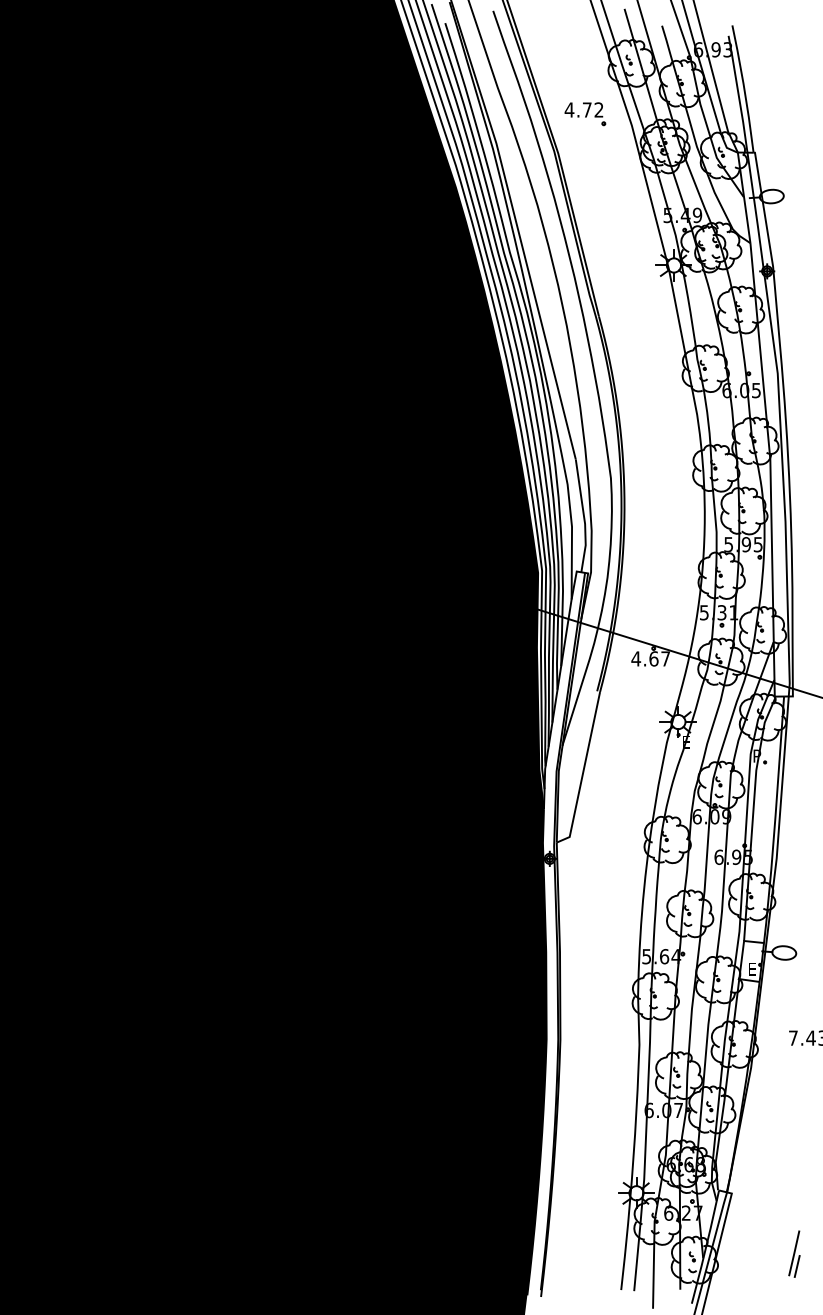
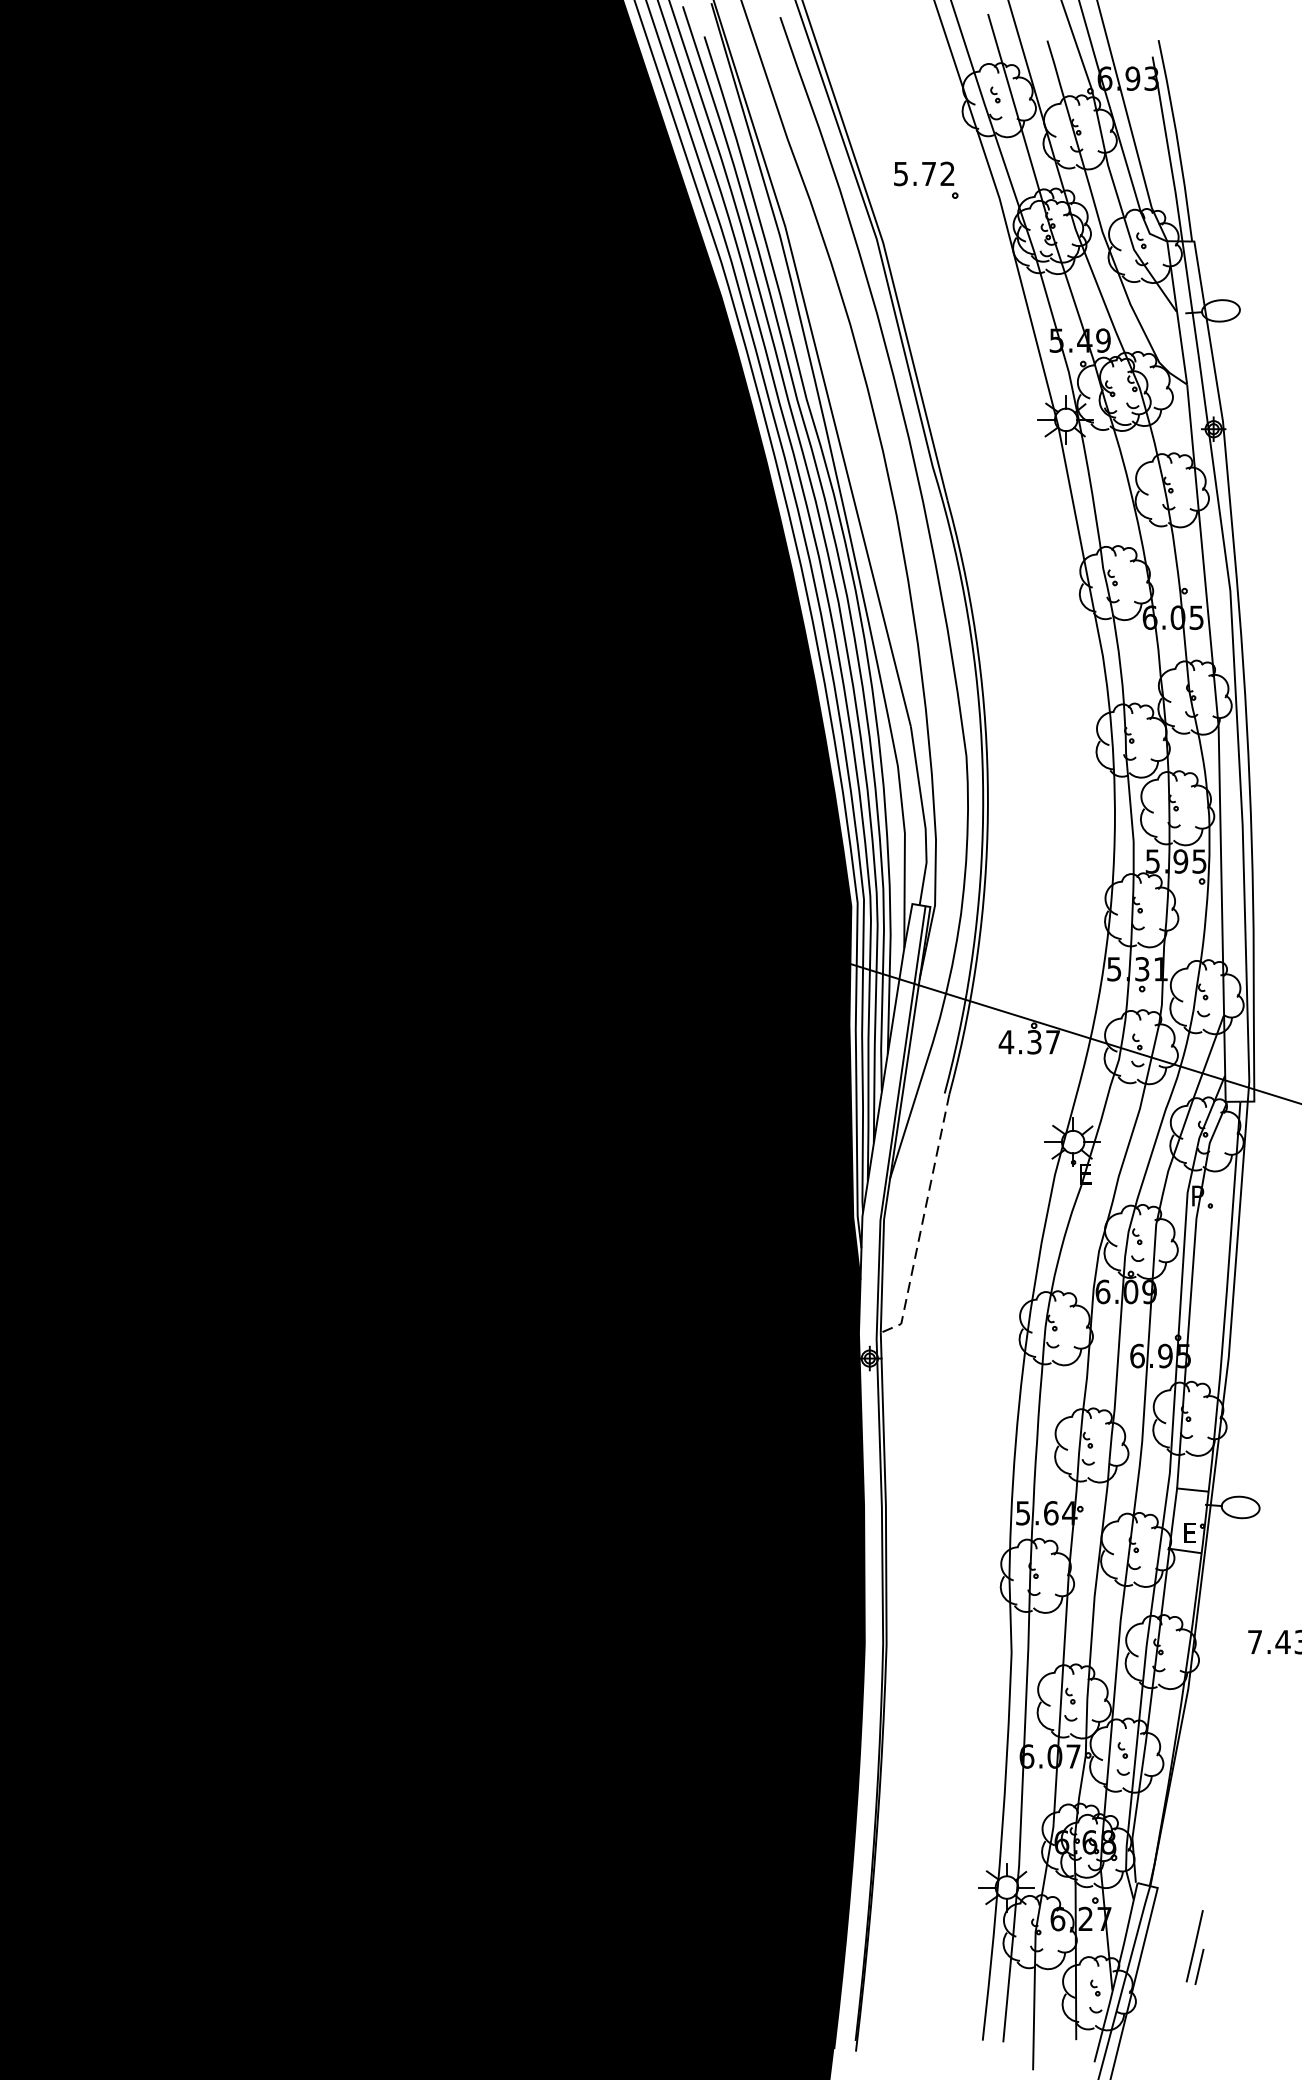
text: (569, 109) -> (900, 173), 4.72 -> 5.72
text: (653, 658) -> (1033, 1041), 4.67 -> 4.37
line: (583, 772) -> (923, 1221), solid -> dashed
part: (794, 1253) -> (1195, 1946), moved

